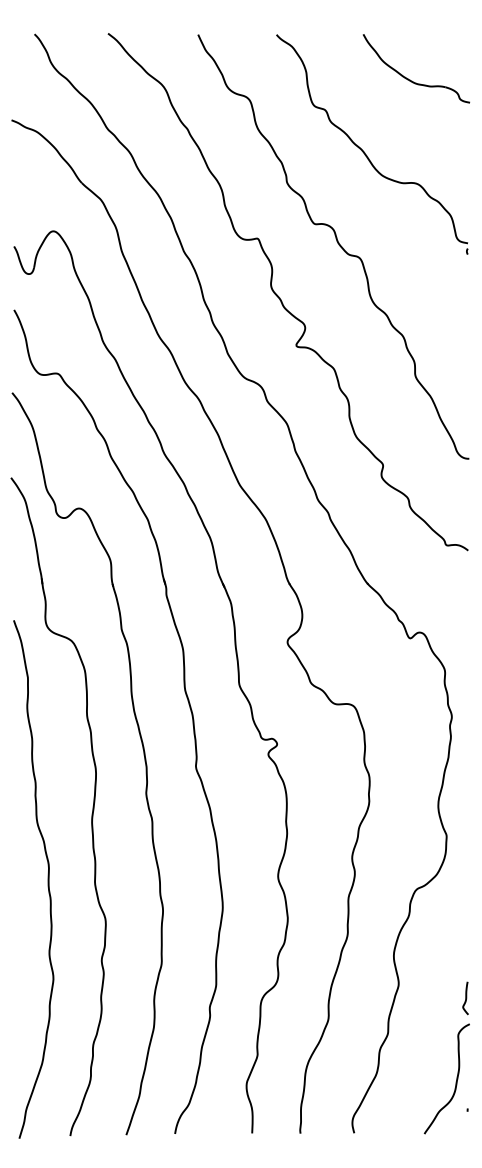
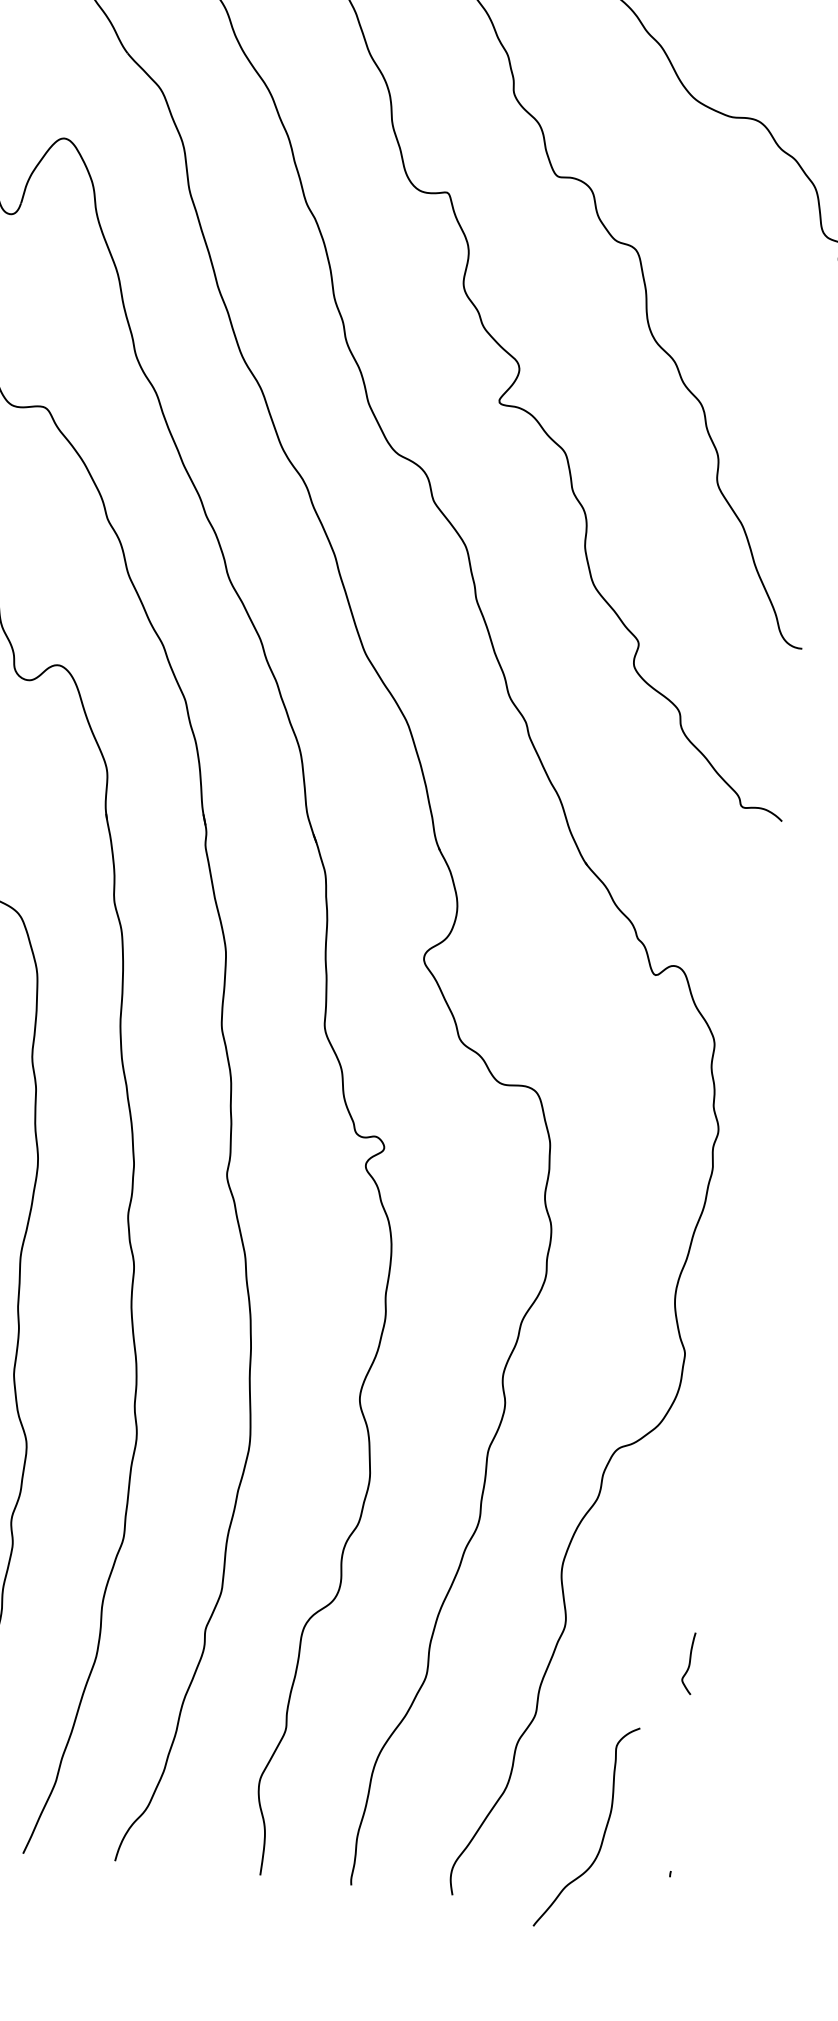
curve: (455, 1082) -> (601, 1835), moved

